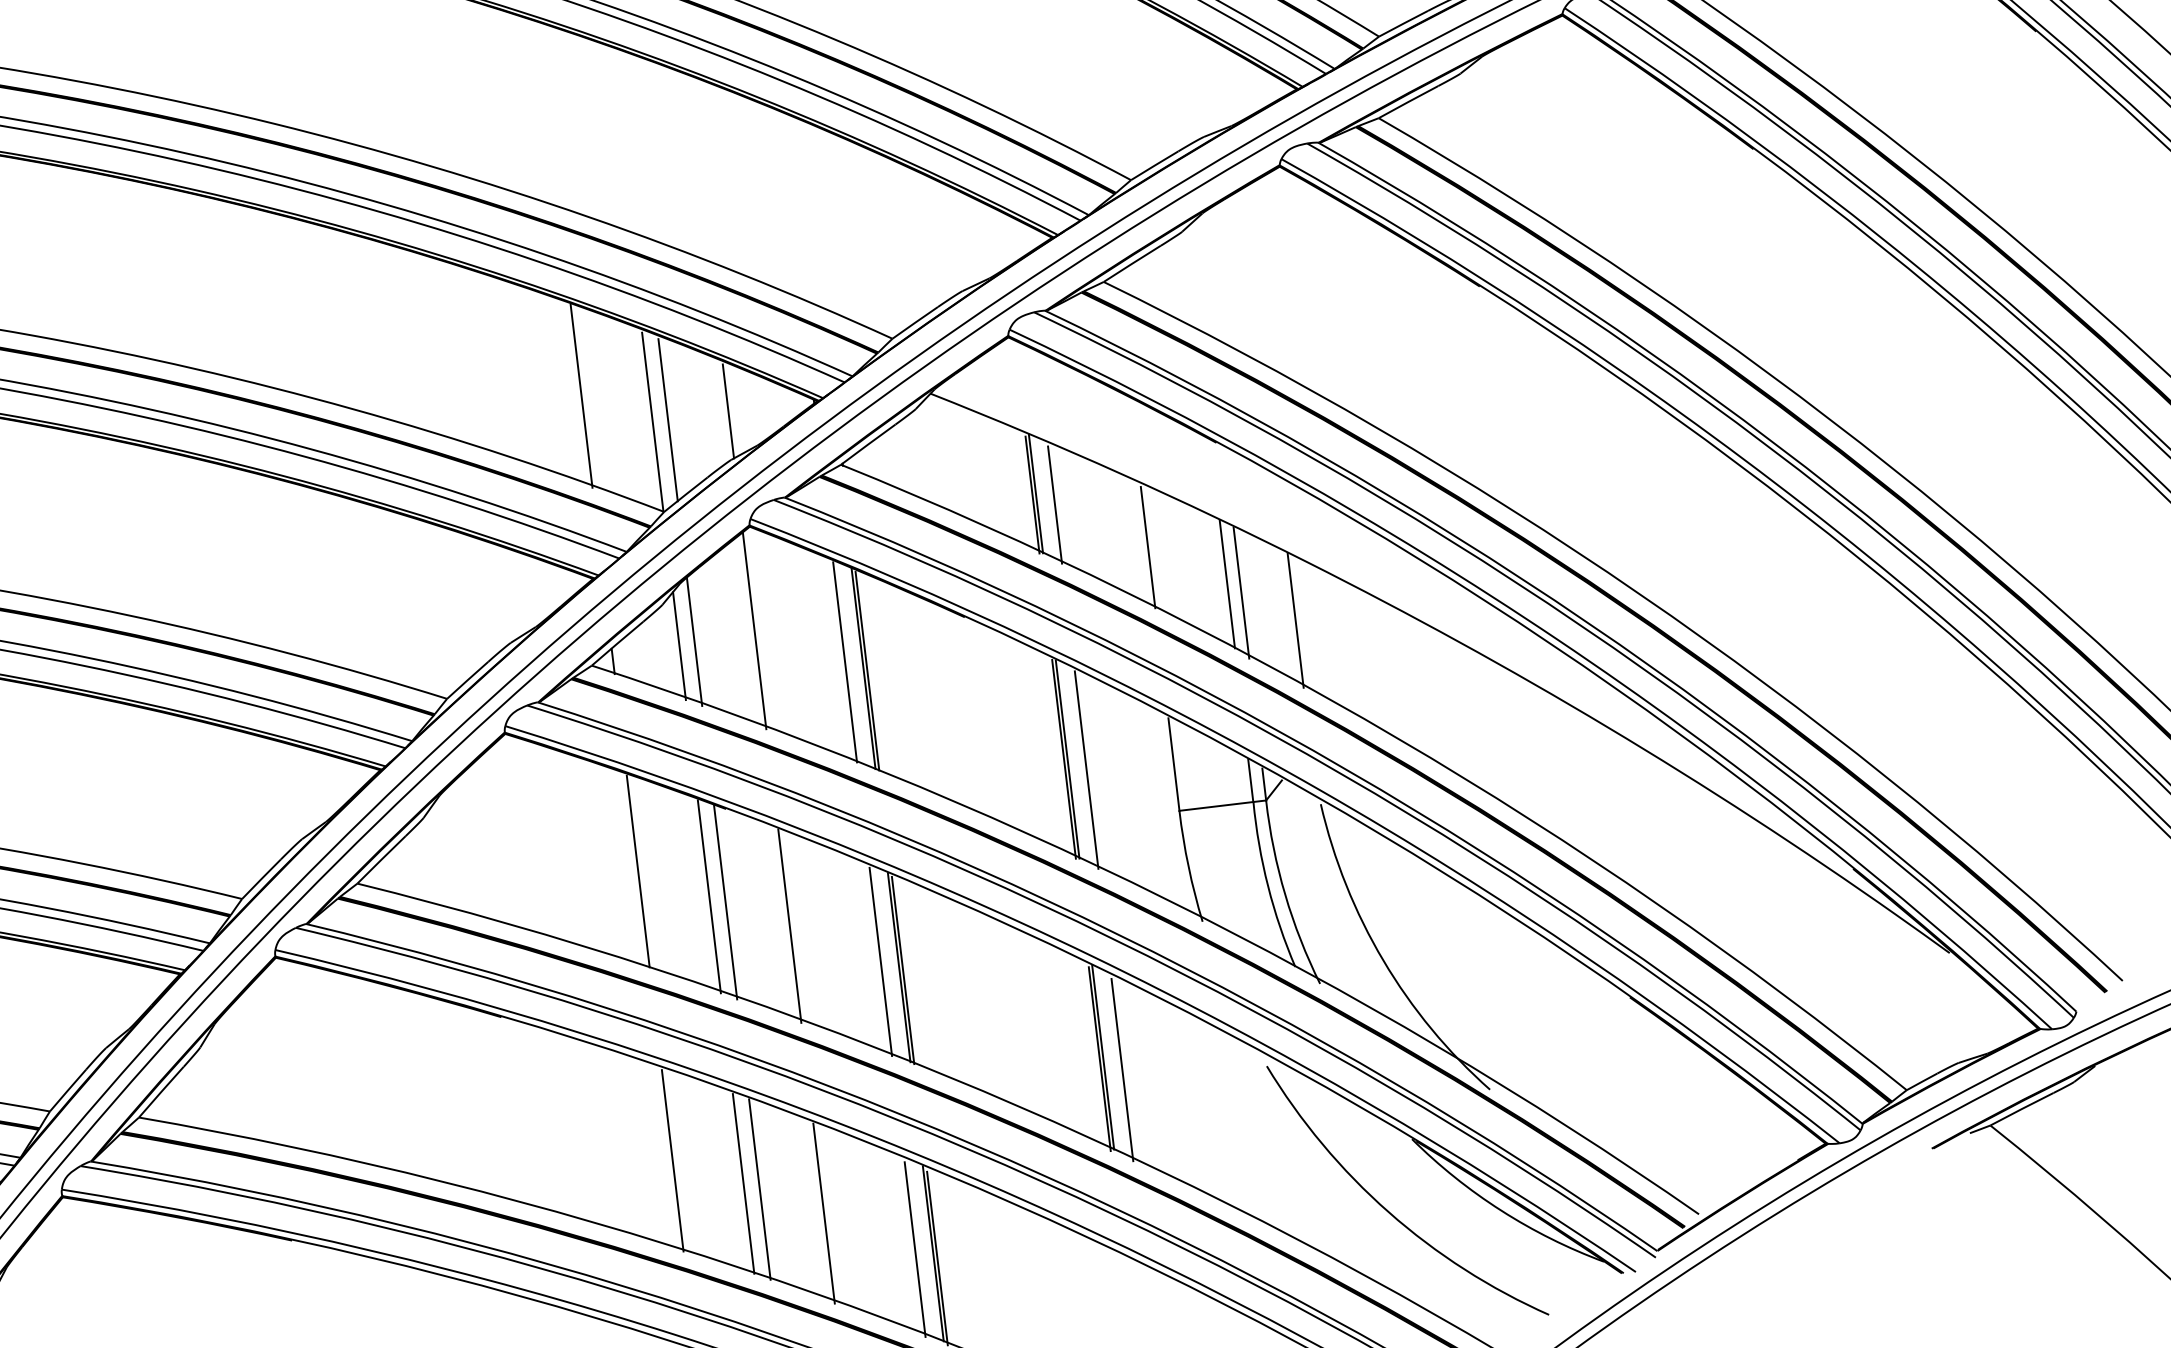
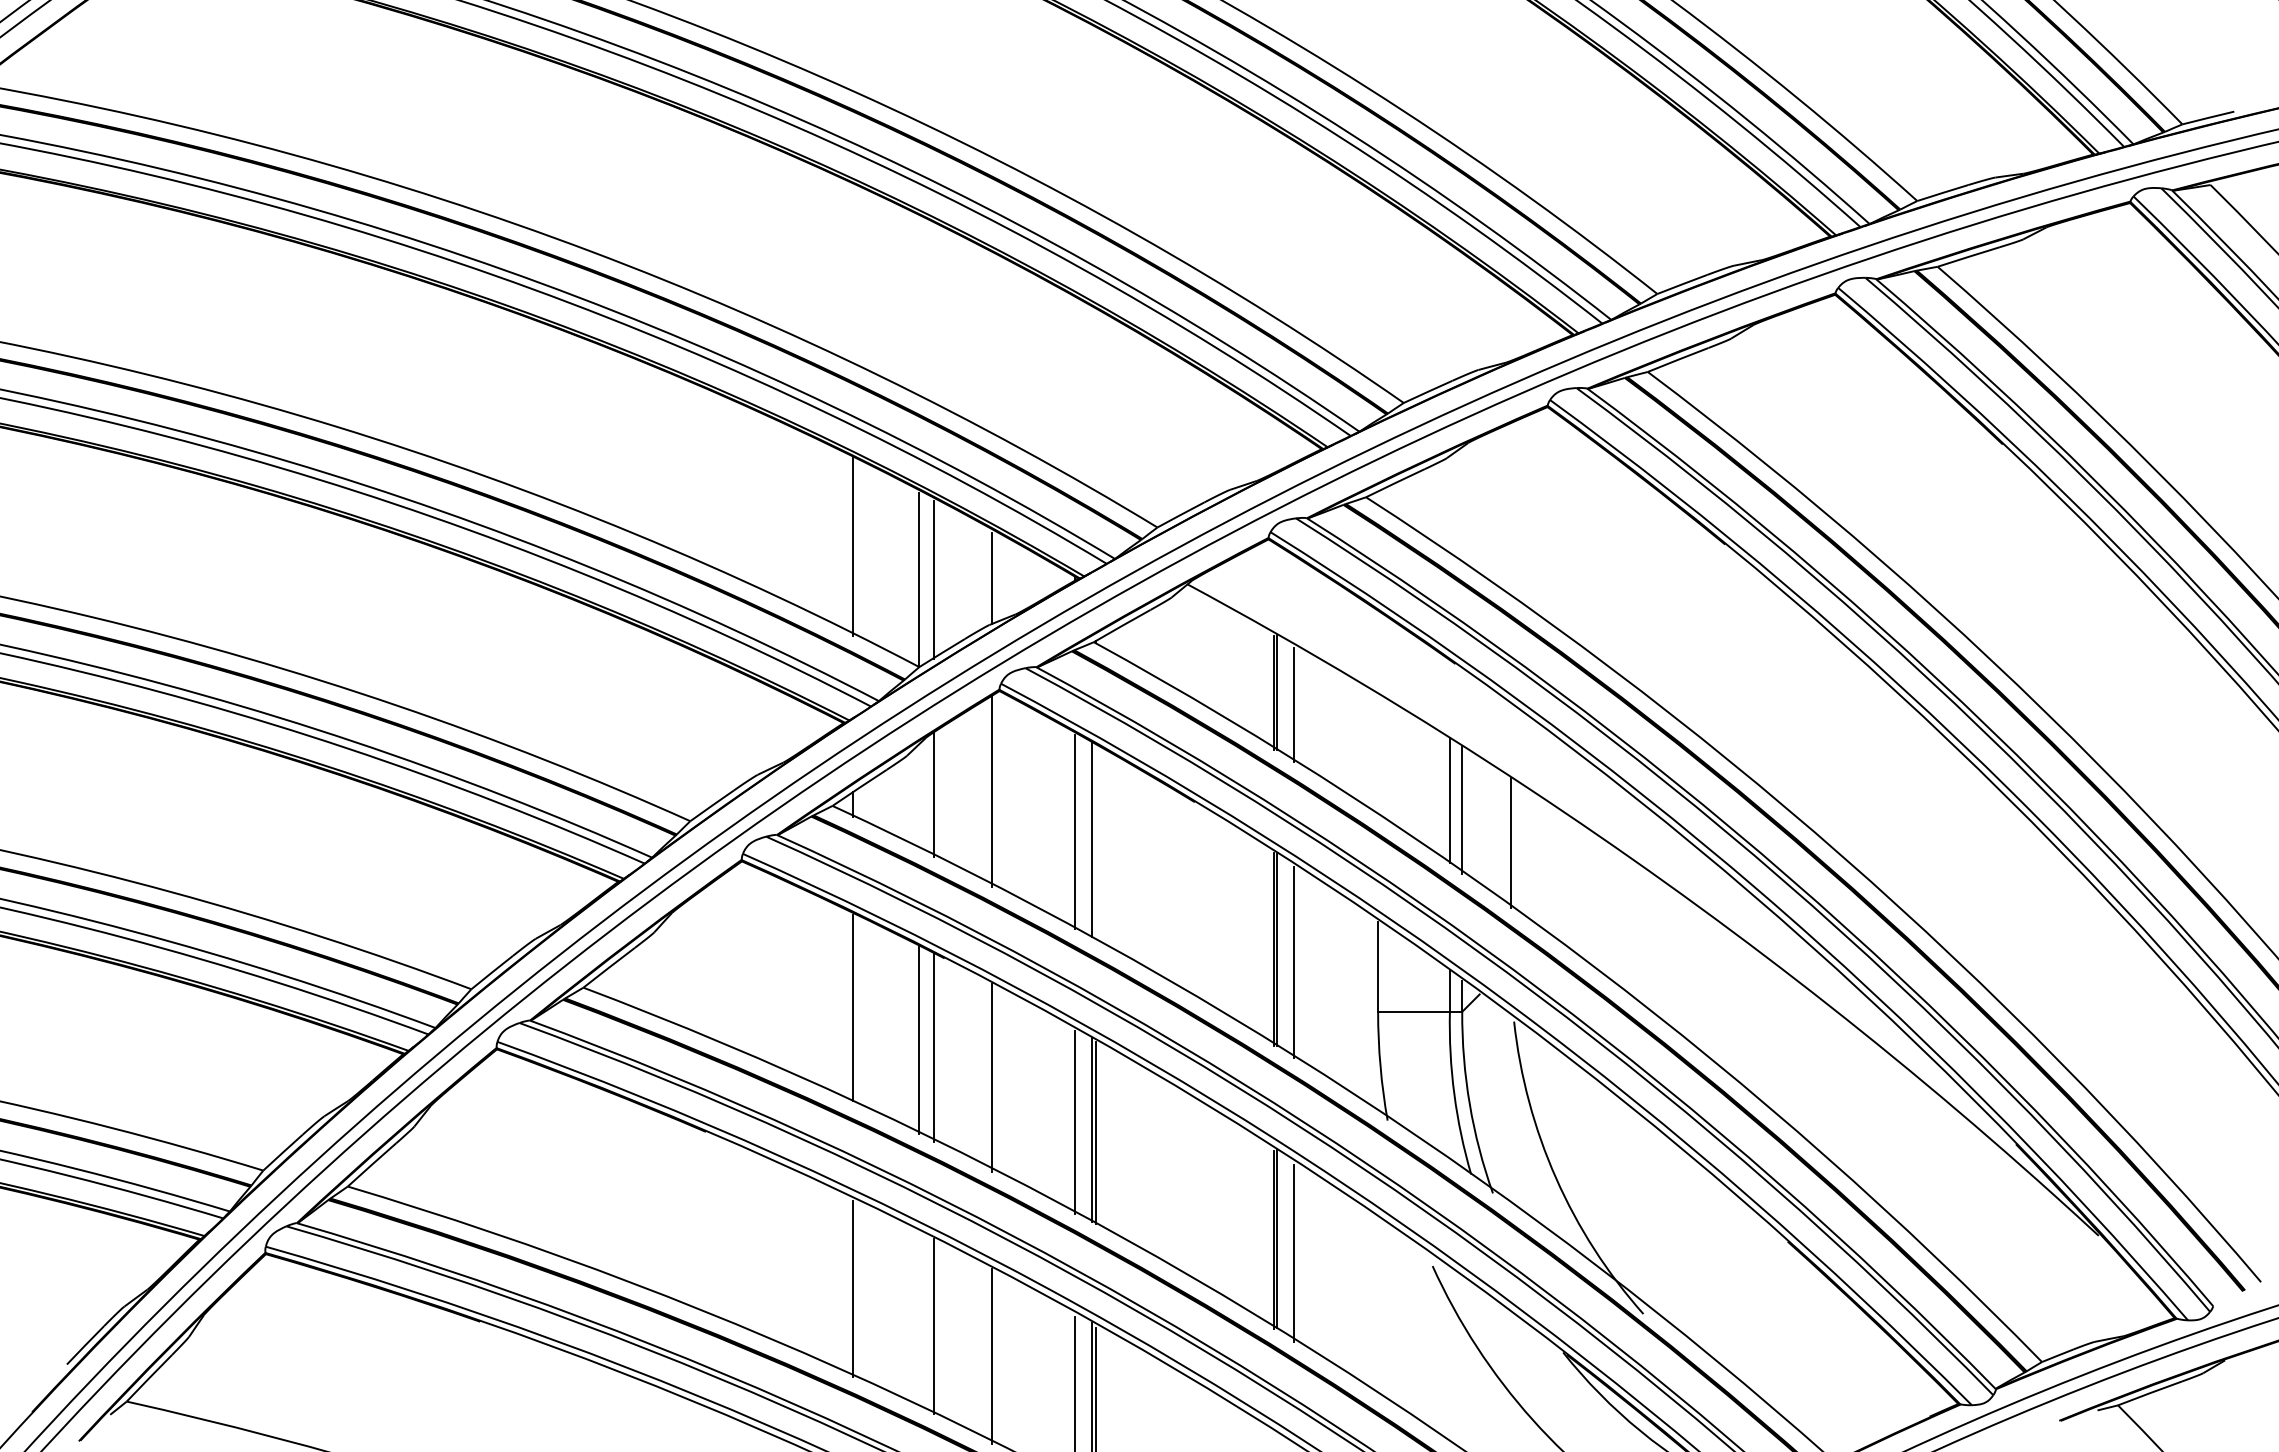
line: (1148, 547) -> (1378, 756), removed
line: (679, 646) -> (918, 797), removed
line: (867, 671) -> (1095, 842), removed
line: (743, 1183) -> (918, 1318), removed

